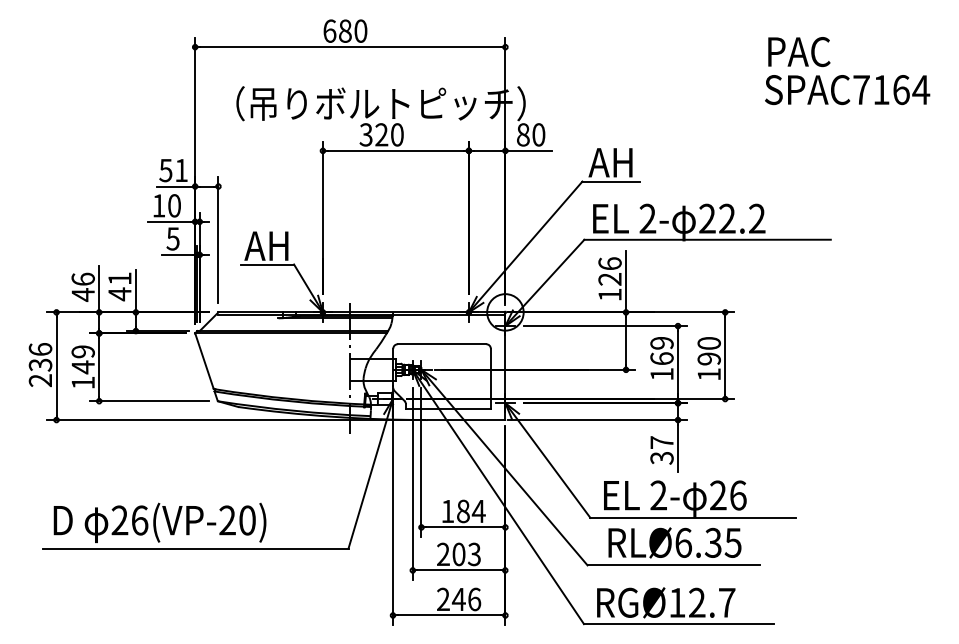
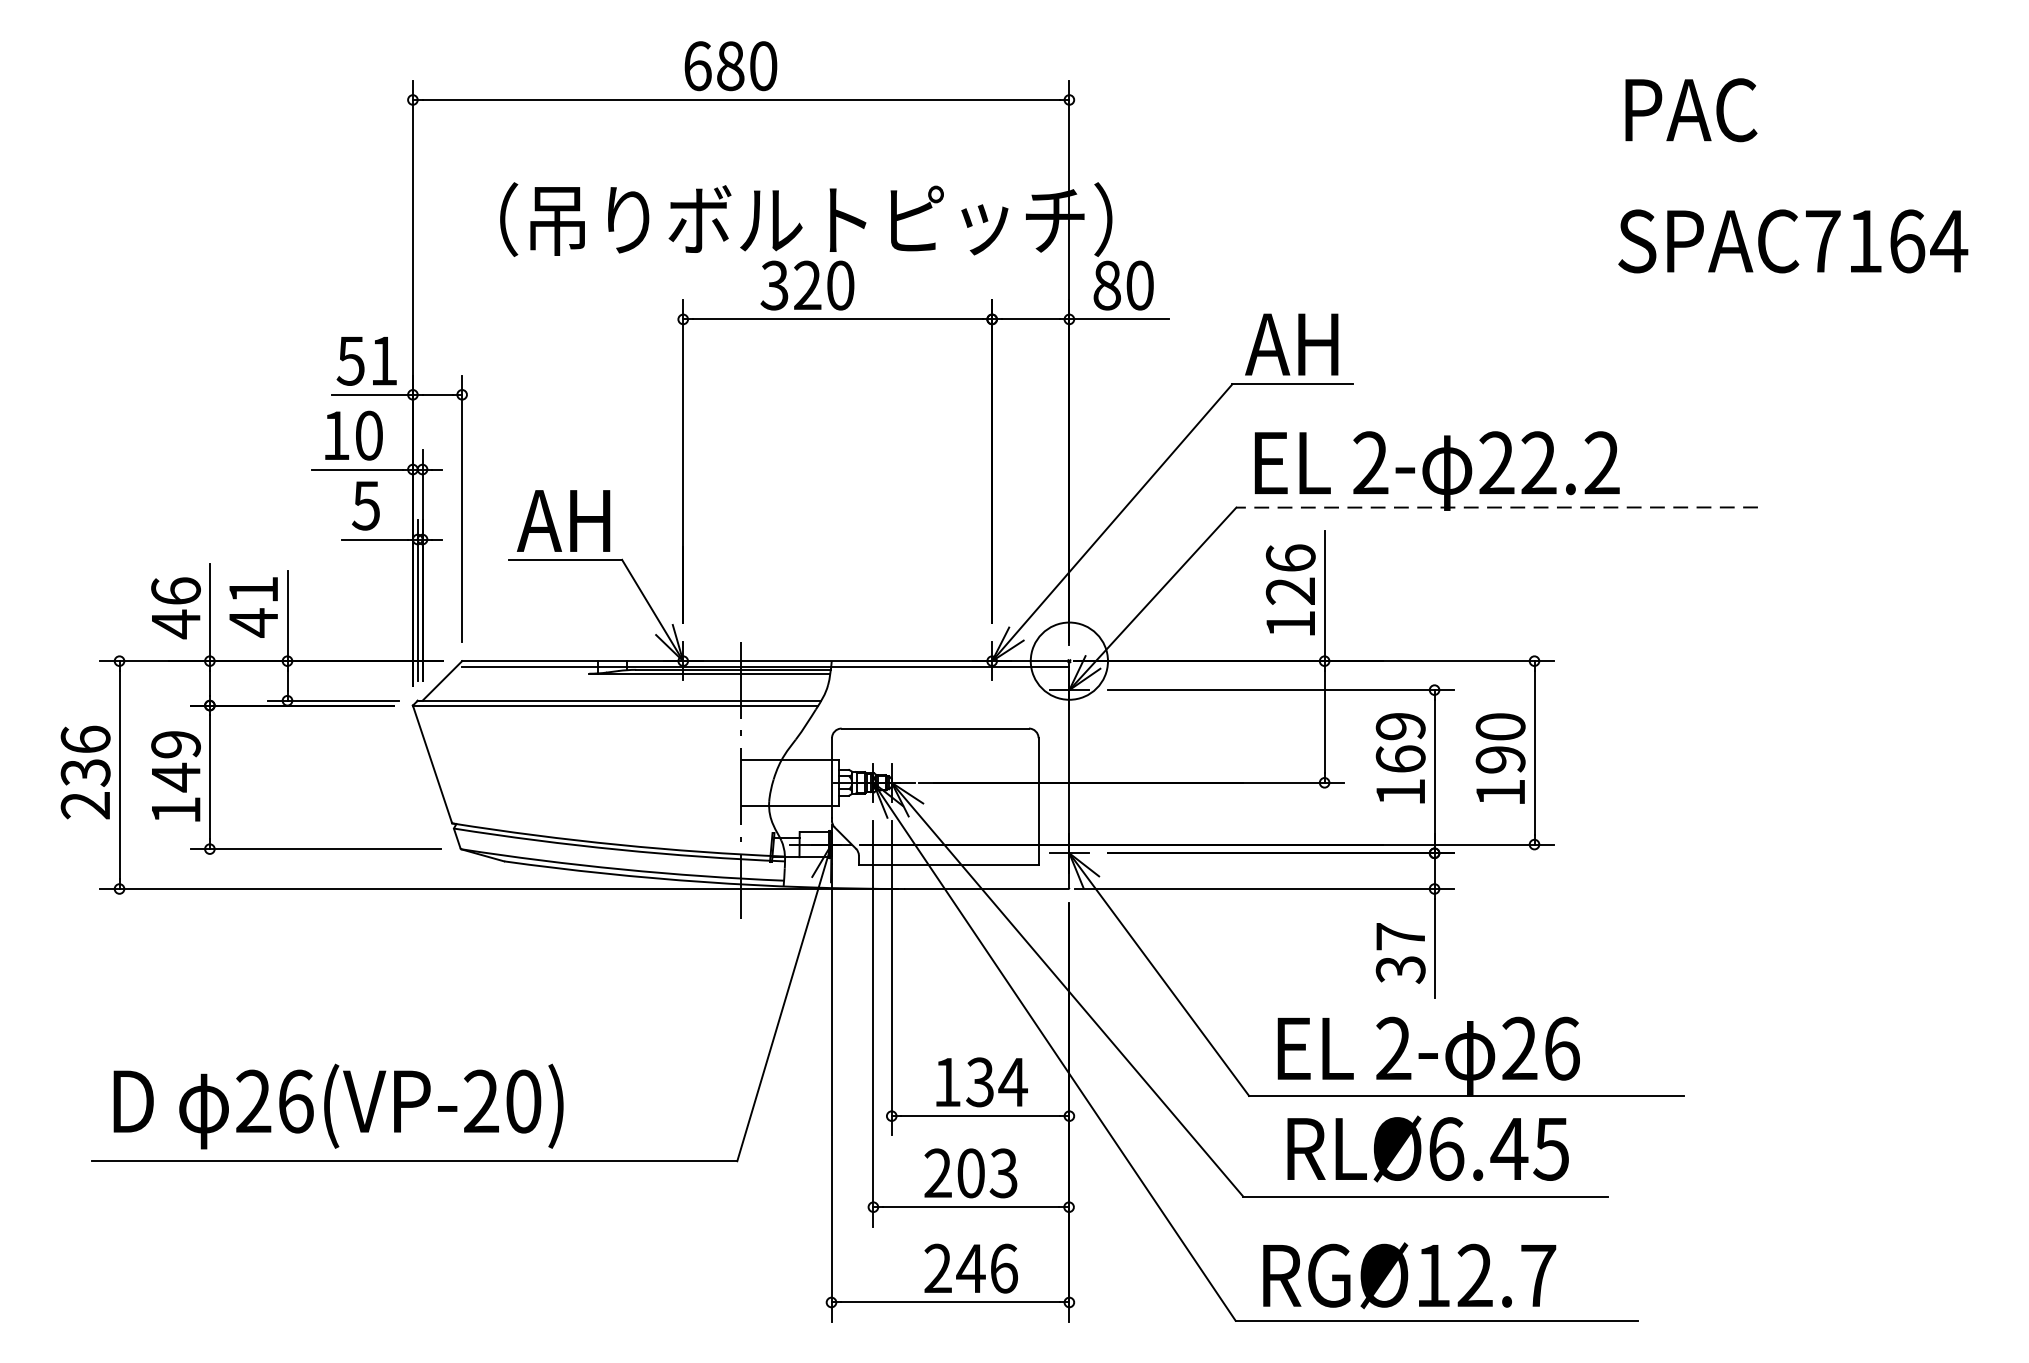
text: (847, 90) -> (1793, 242), moved
line: (707, 239) -> (1496, 506), solid -> dashed
text: (462, 510) -> (978, 1080), 184 -> 134
text: (713, 542) -> (1509, 1148), RLØ6.35 -> RLØ6.45

